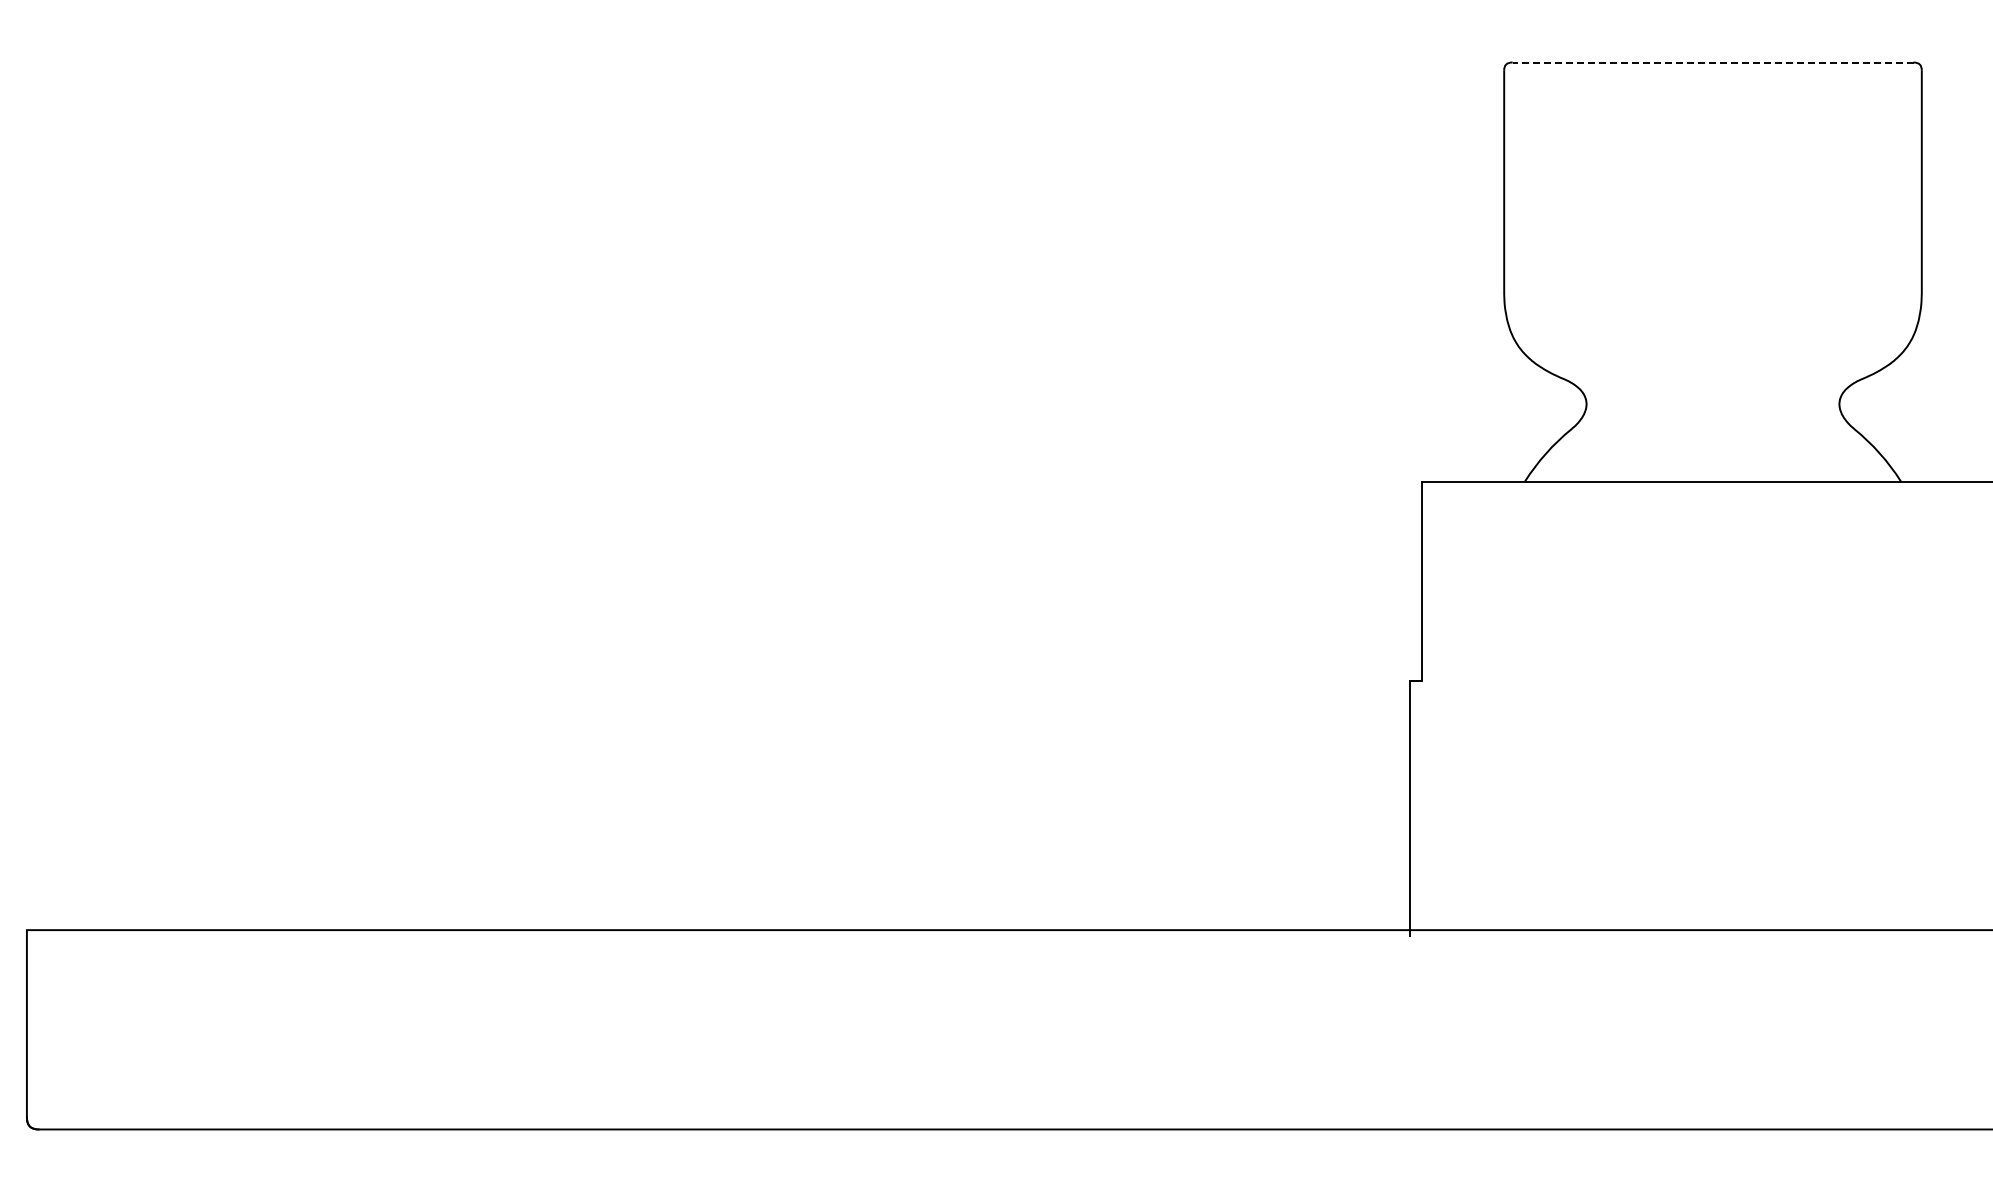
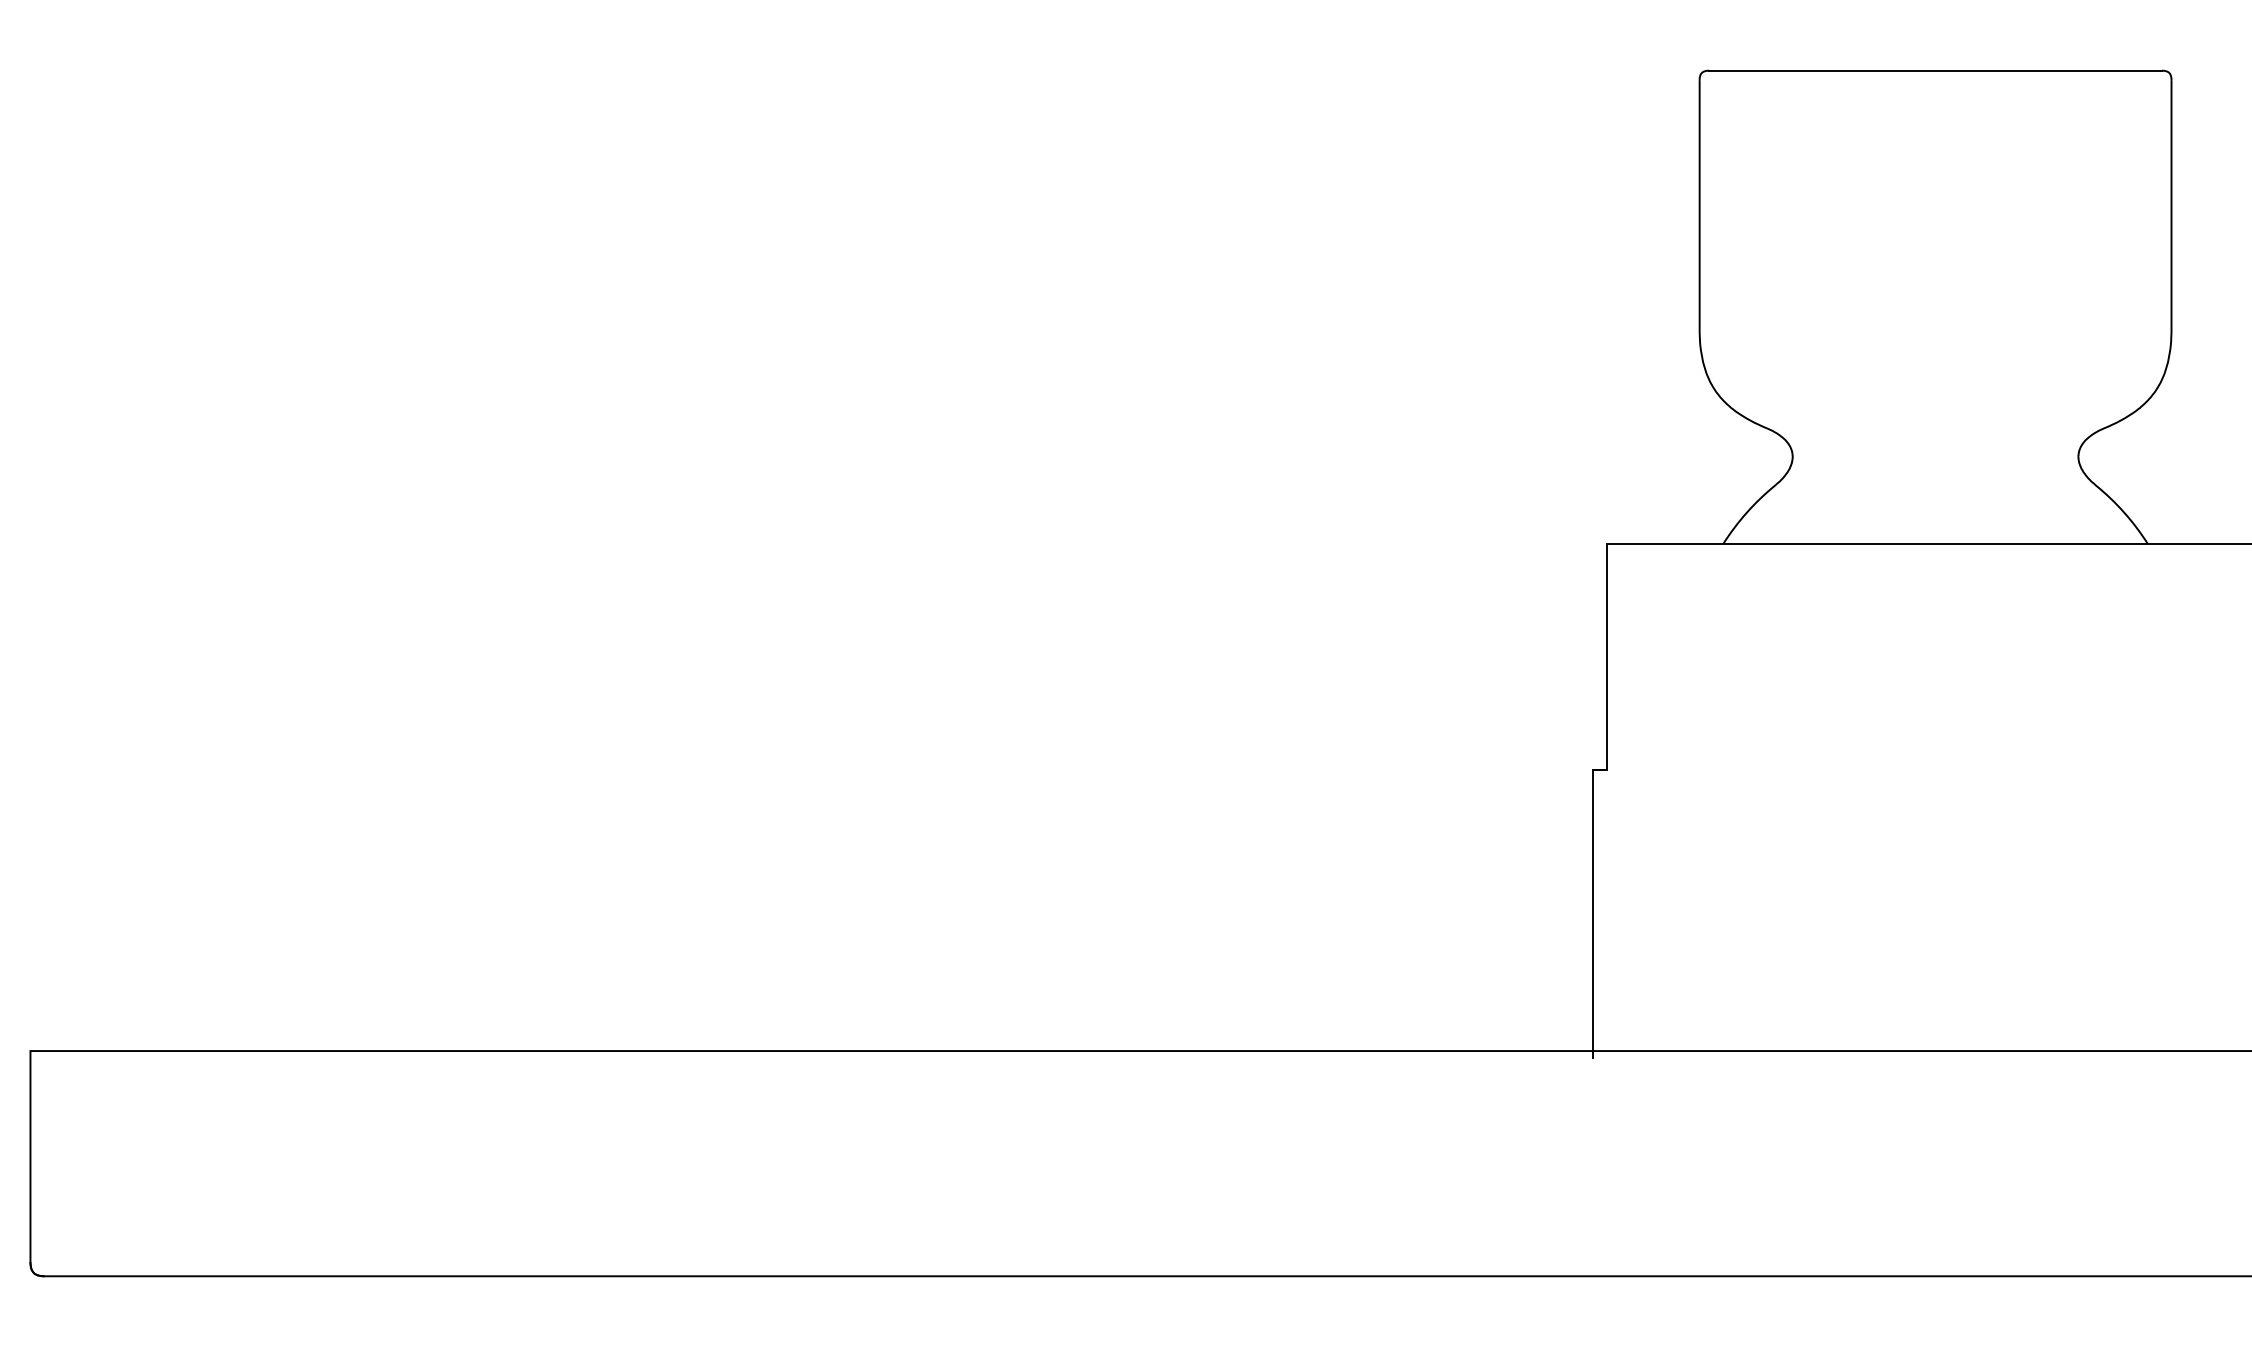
line: (1712, 62) -> (1935, 70), dashed -> solid

